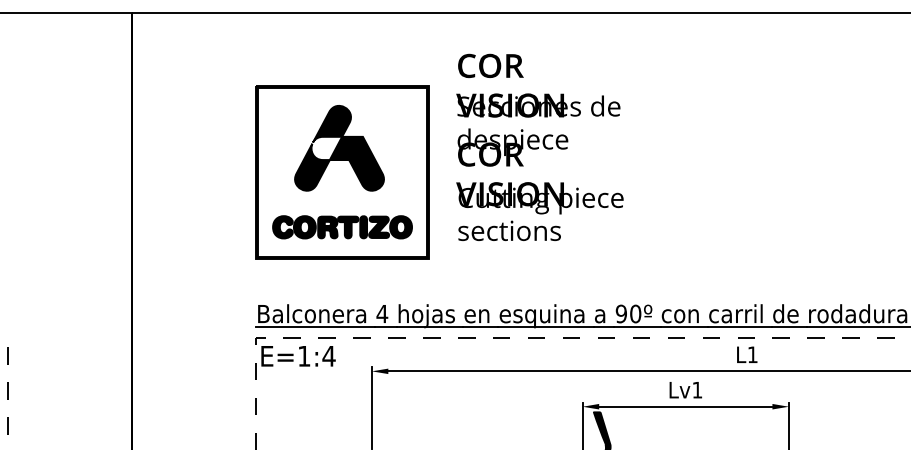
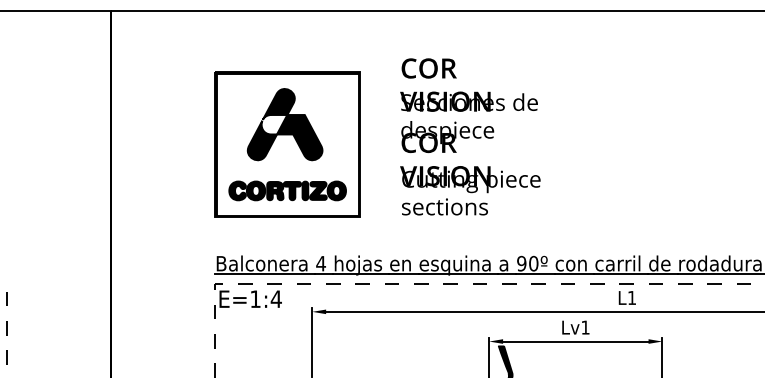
text: (540, 146) -> (470, 136), moved

